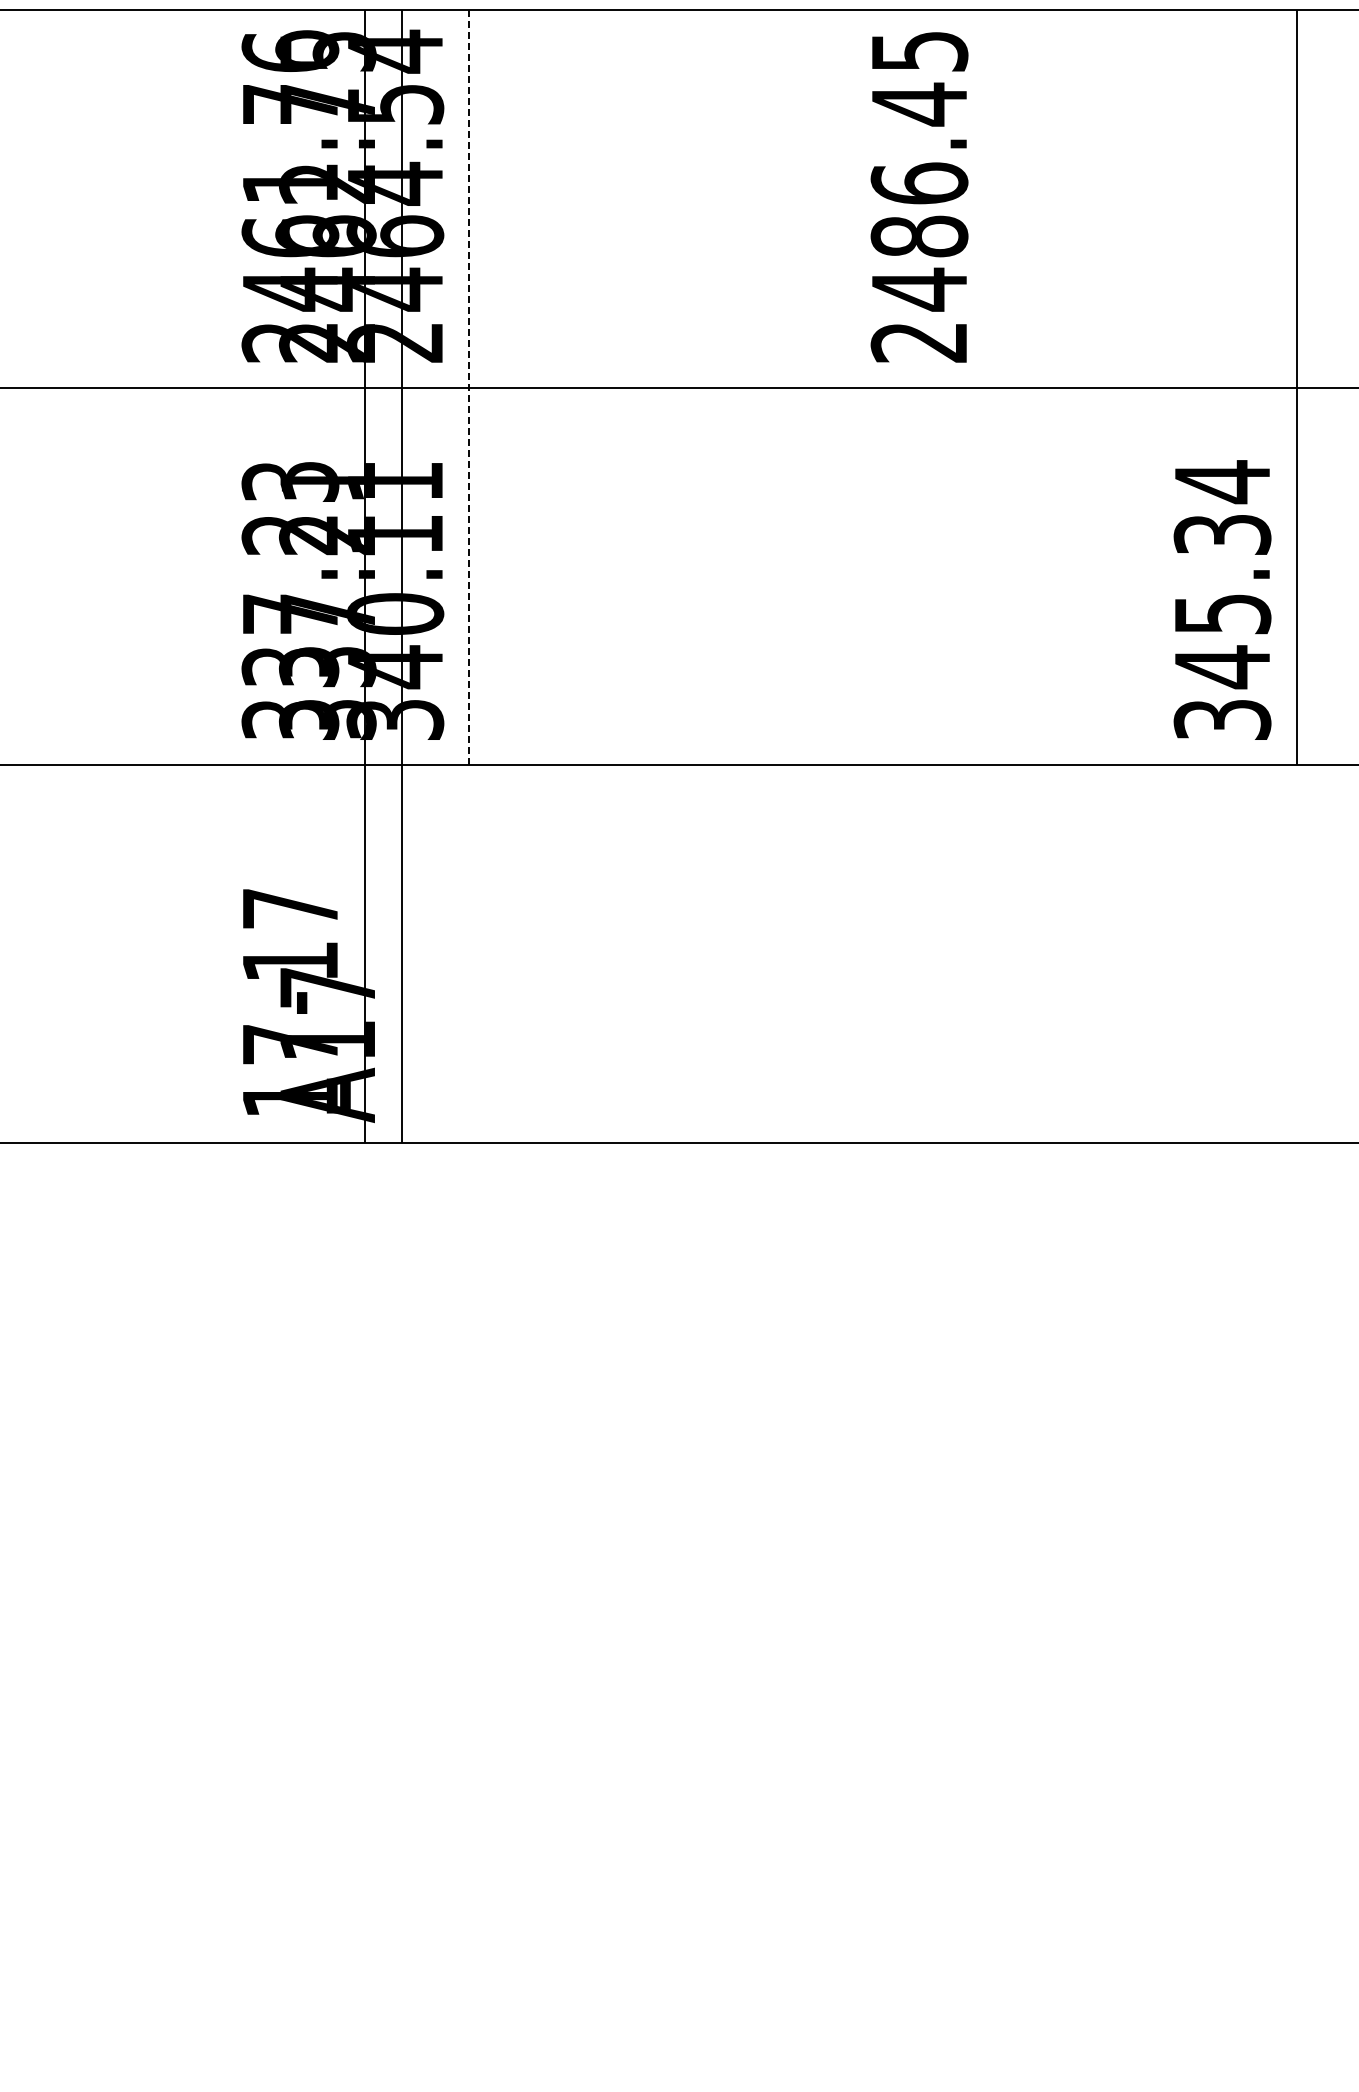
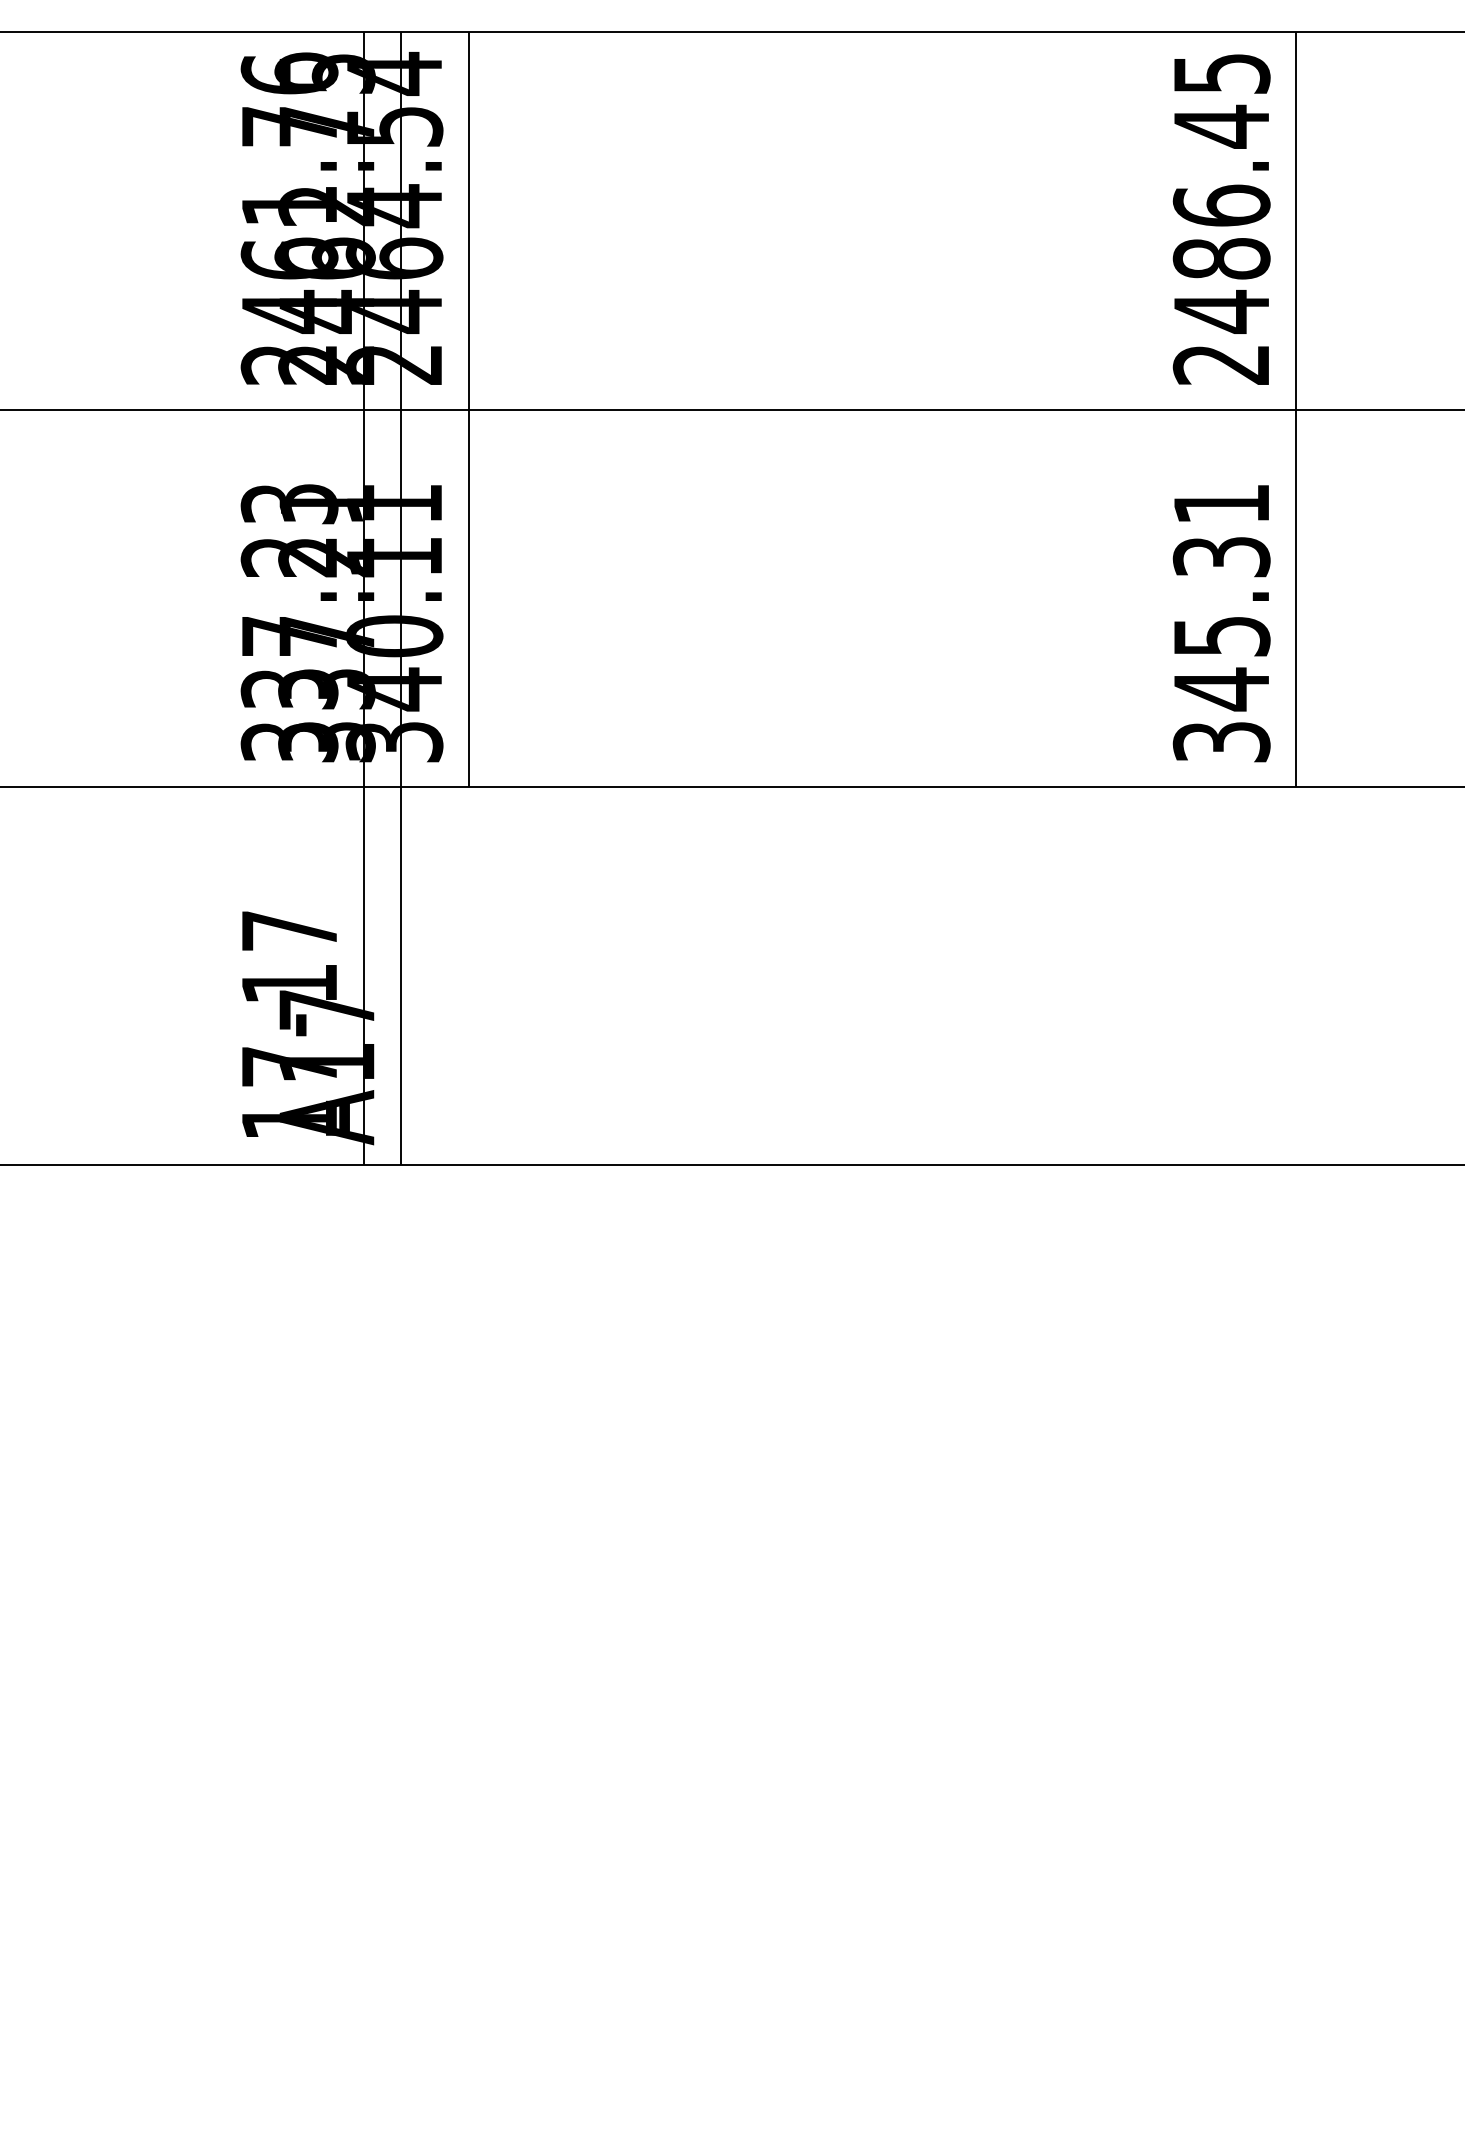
text: (919, 197) -> (1221, 219), moved
line: (469, 387) -> (468, 409), dashed -> solid
text: (1222, 482) -> (1221, 504), 345.34 -> 345.31

